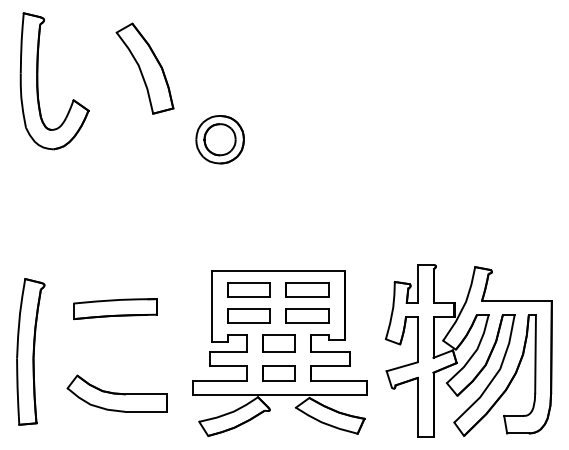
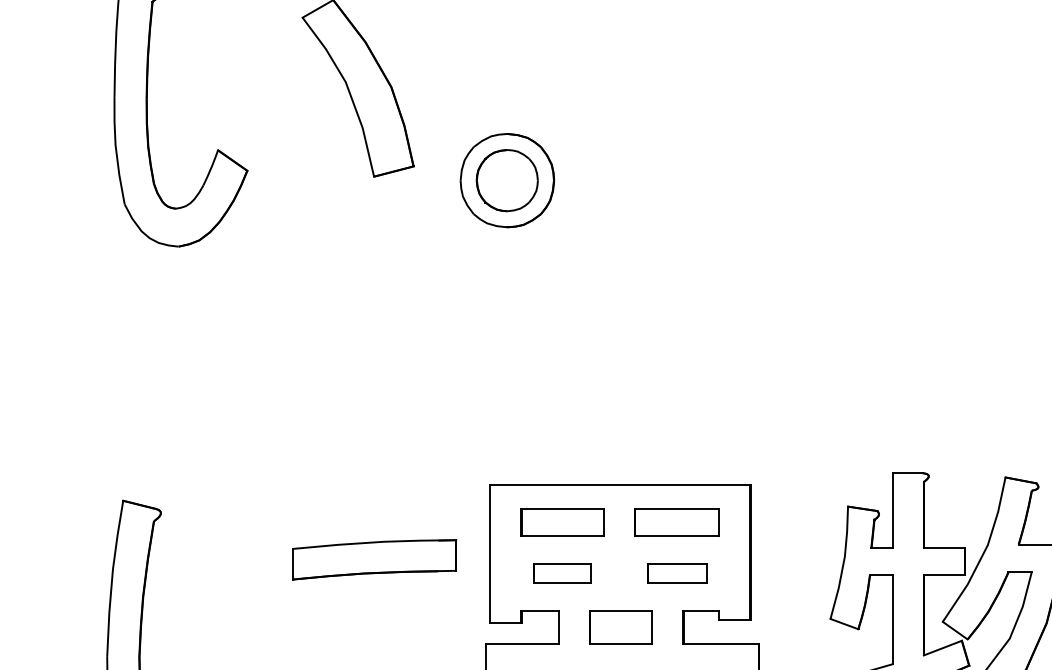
part: (219, 139) -> (506, 180), moved
part: (115, 309) -> (374, 560), moved
part: (248, 315) -> (561, 572), size x0.7
part: (307, 315) -> (676, 572), size x0.7

